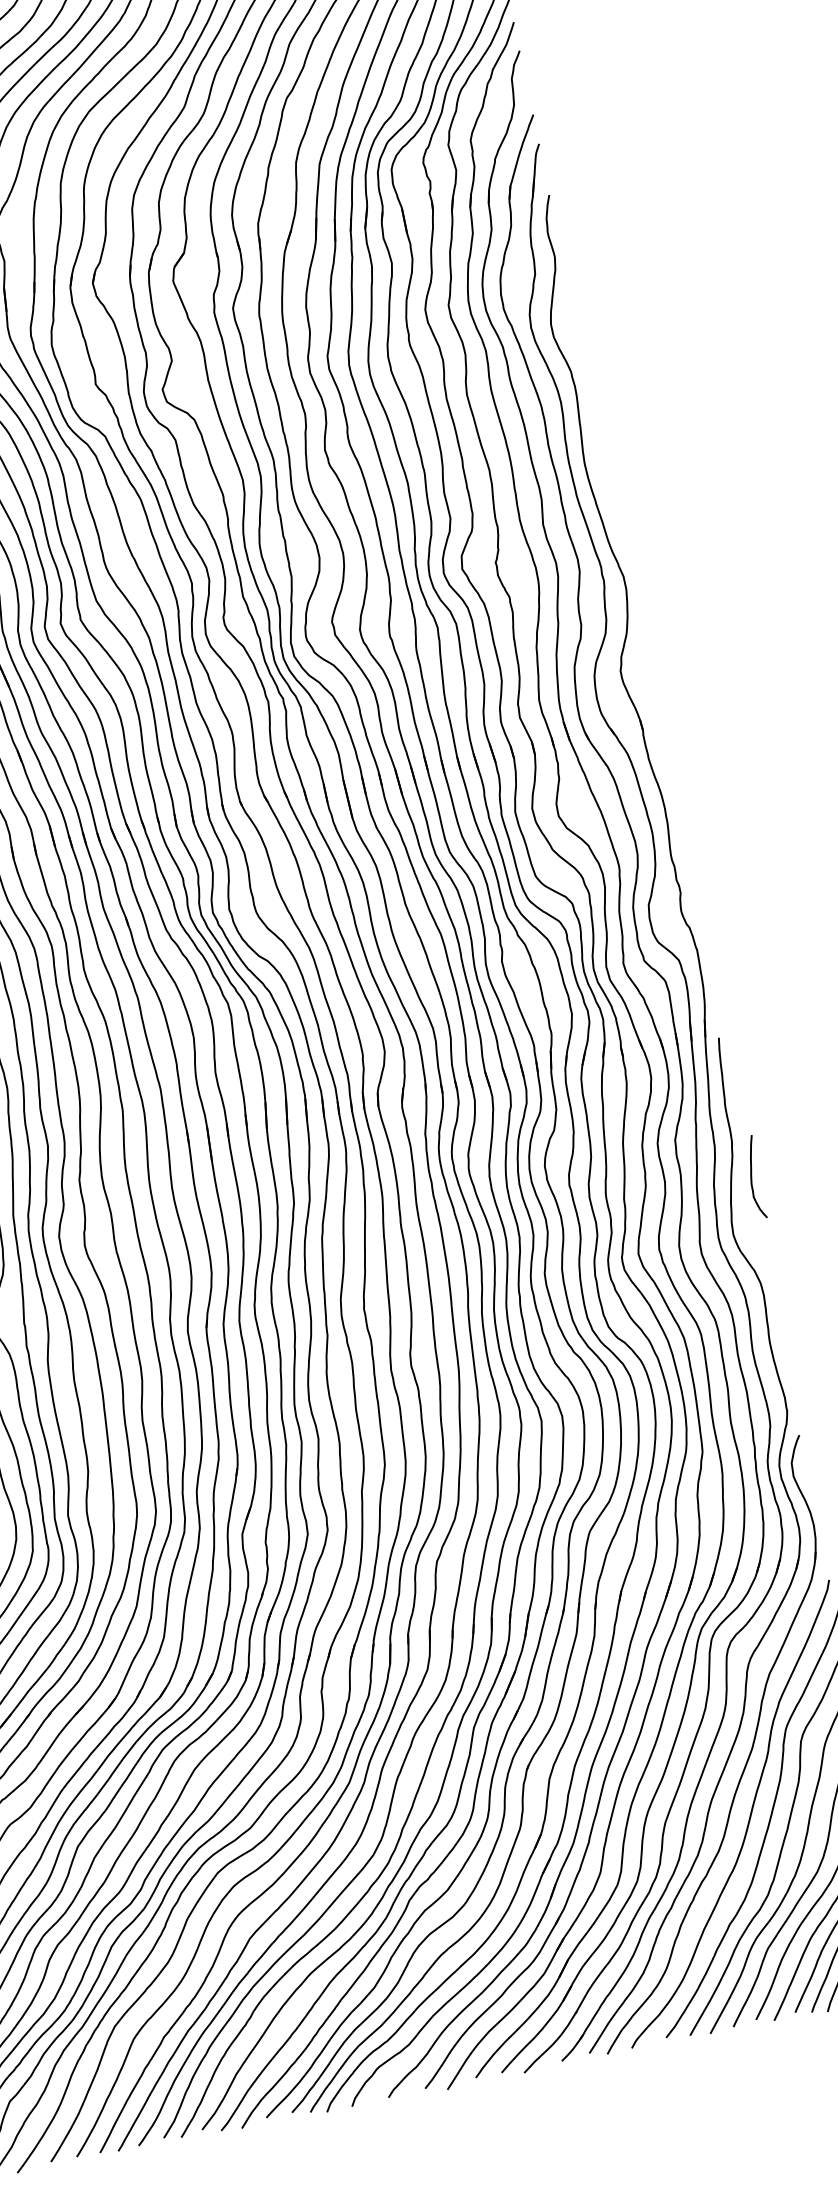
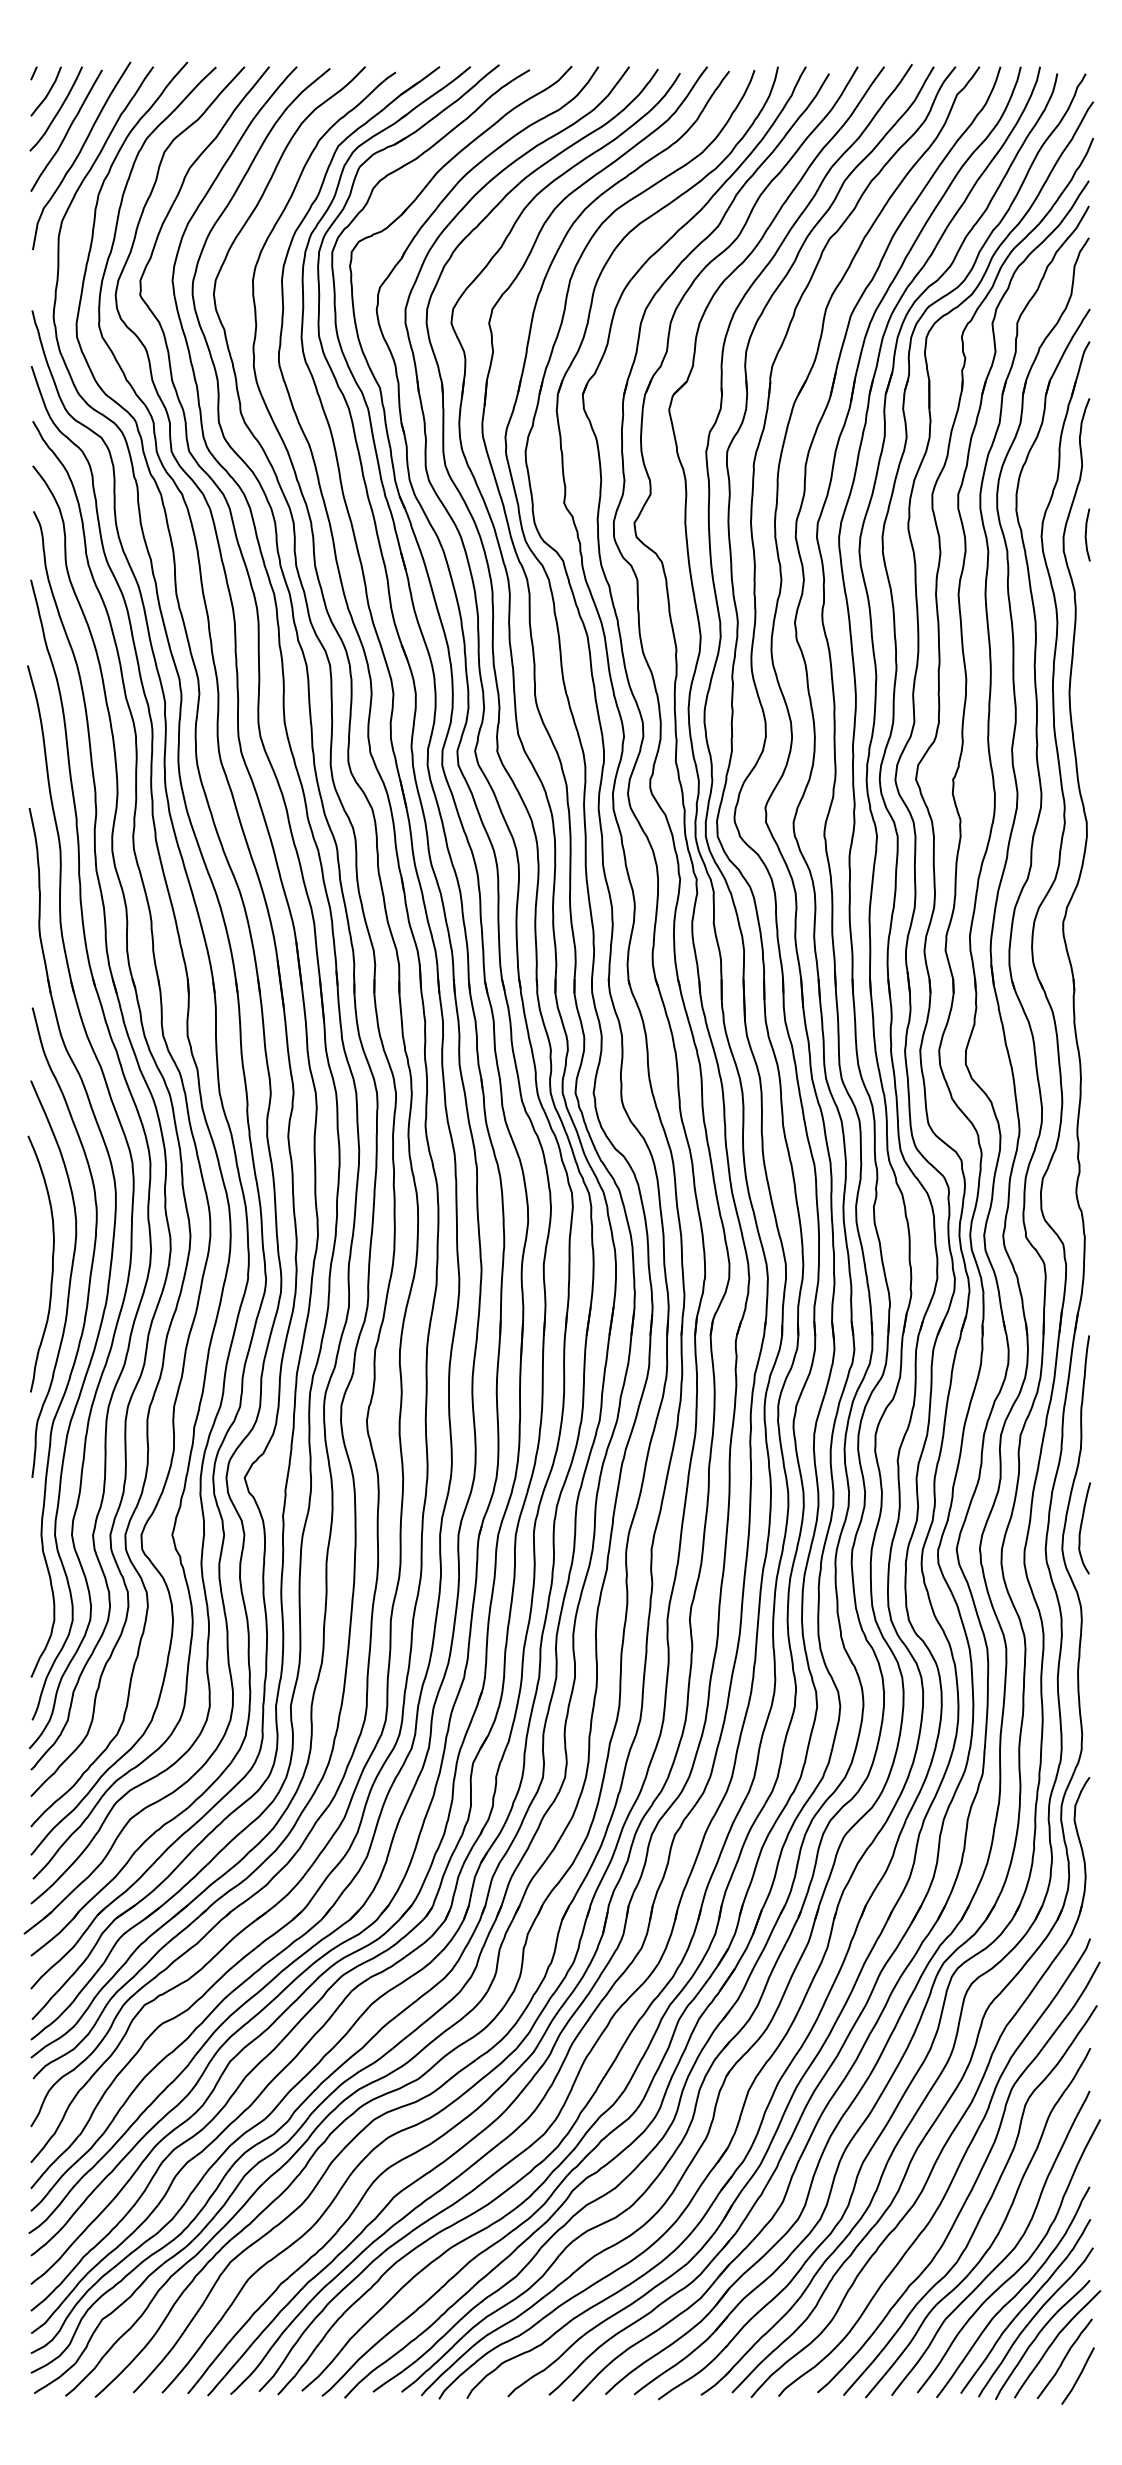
line: (571, 317) -> (1086, 534), added
curve: (752, 1178) -> (1081, 1528), moved

